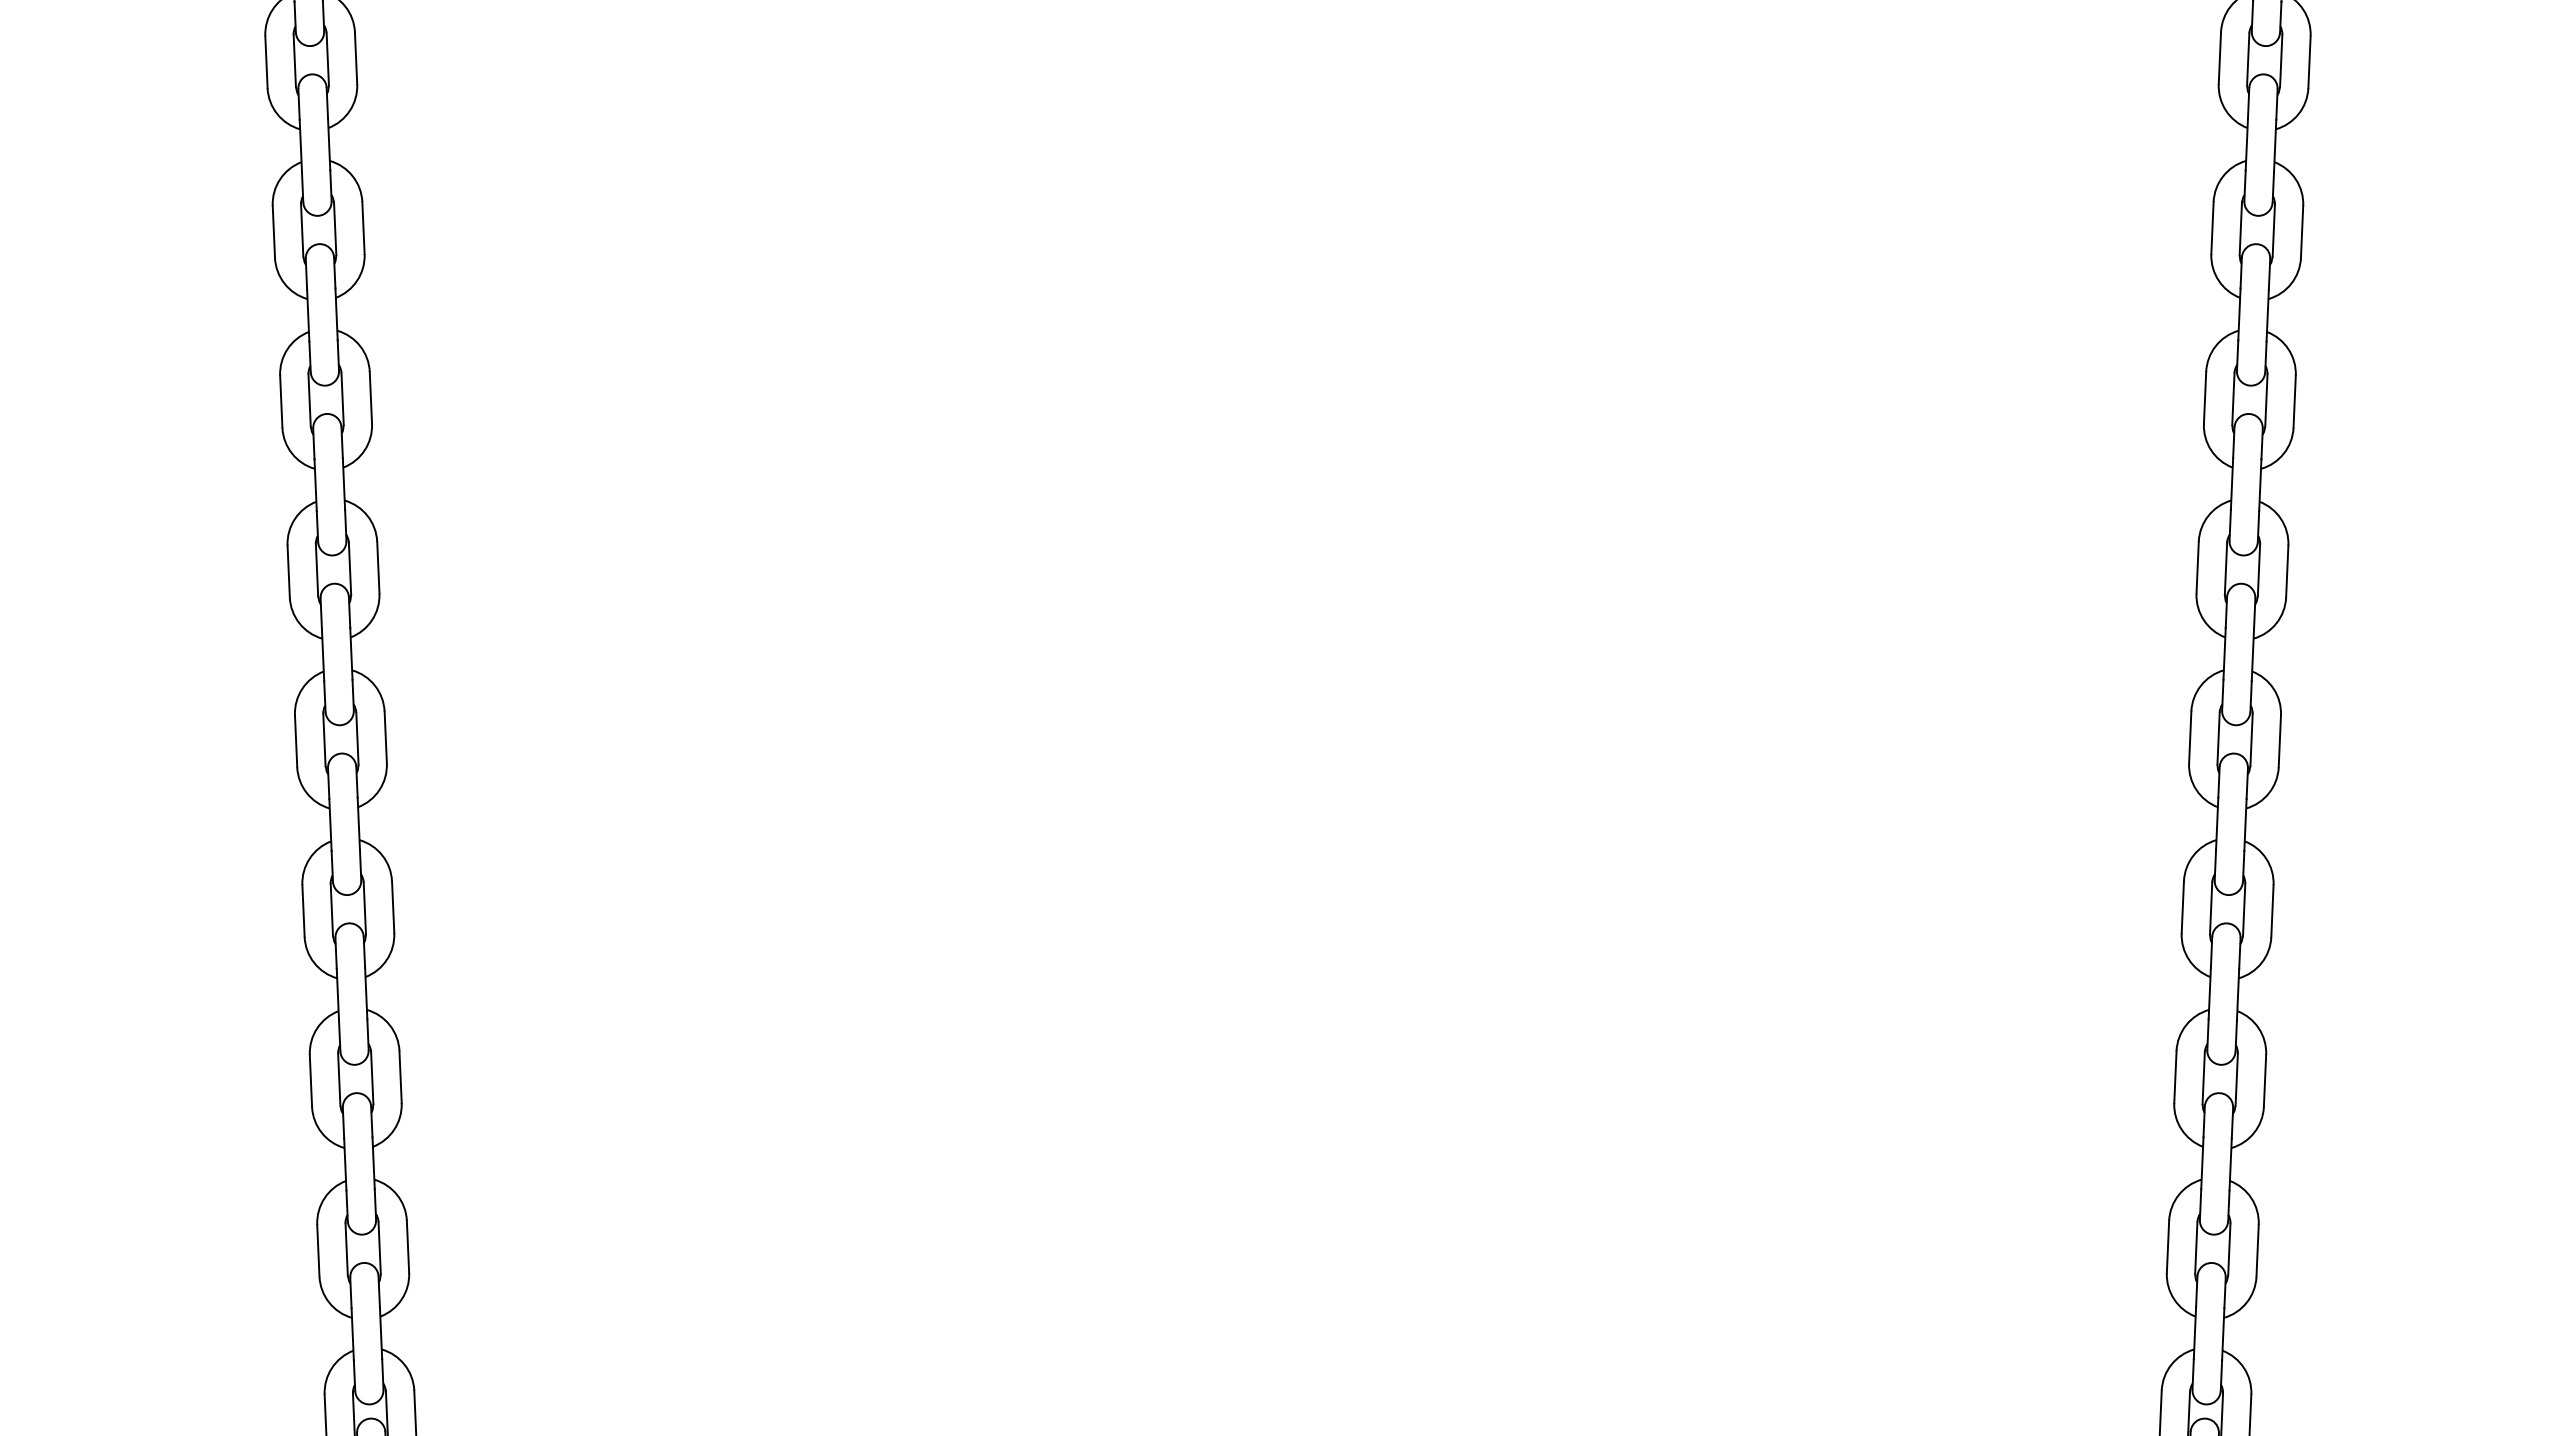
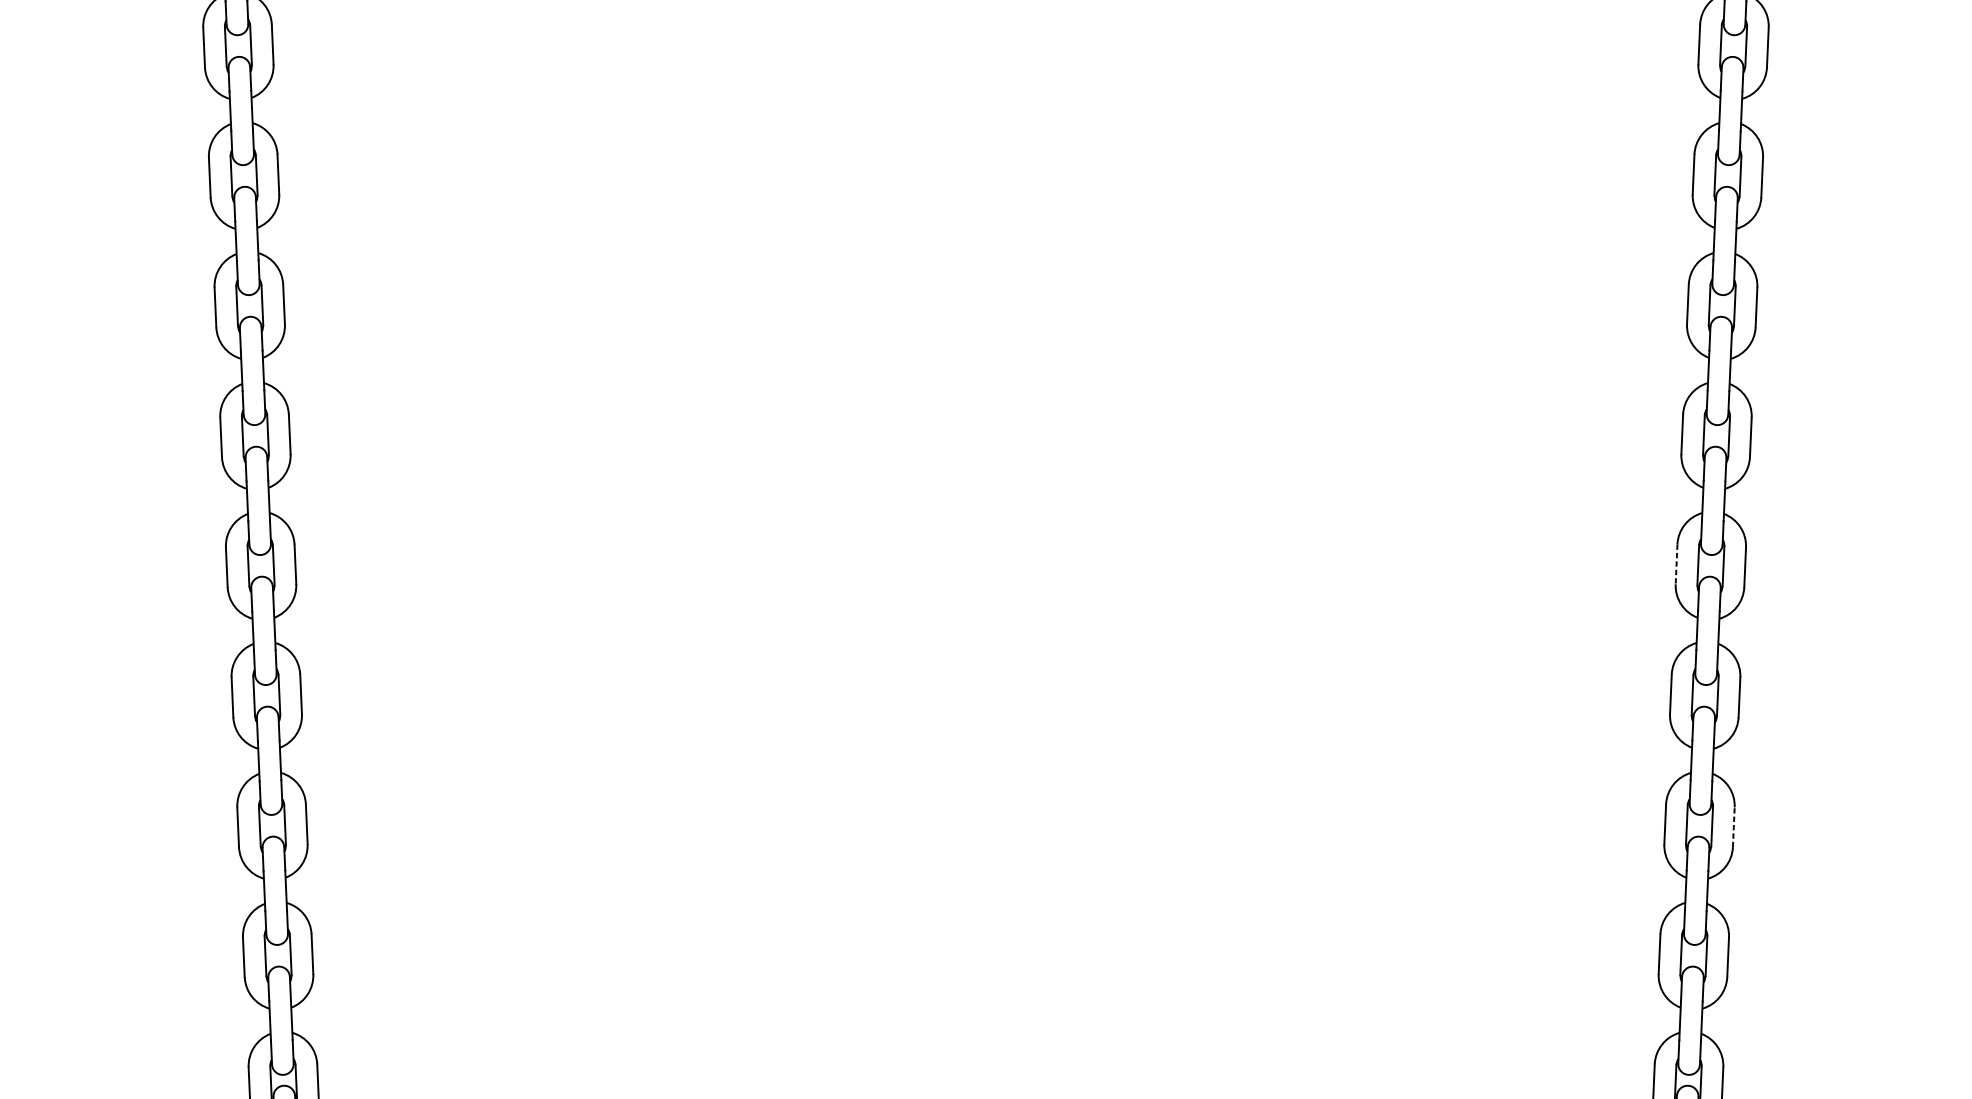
line: (2190, 737) -> (1676, 564), solid -> dashed
line: (2265, 1080) -> (1734, 826), solid -> dashed

